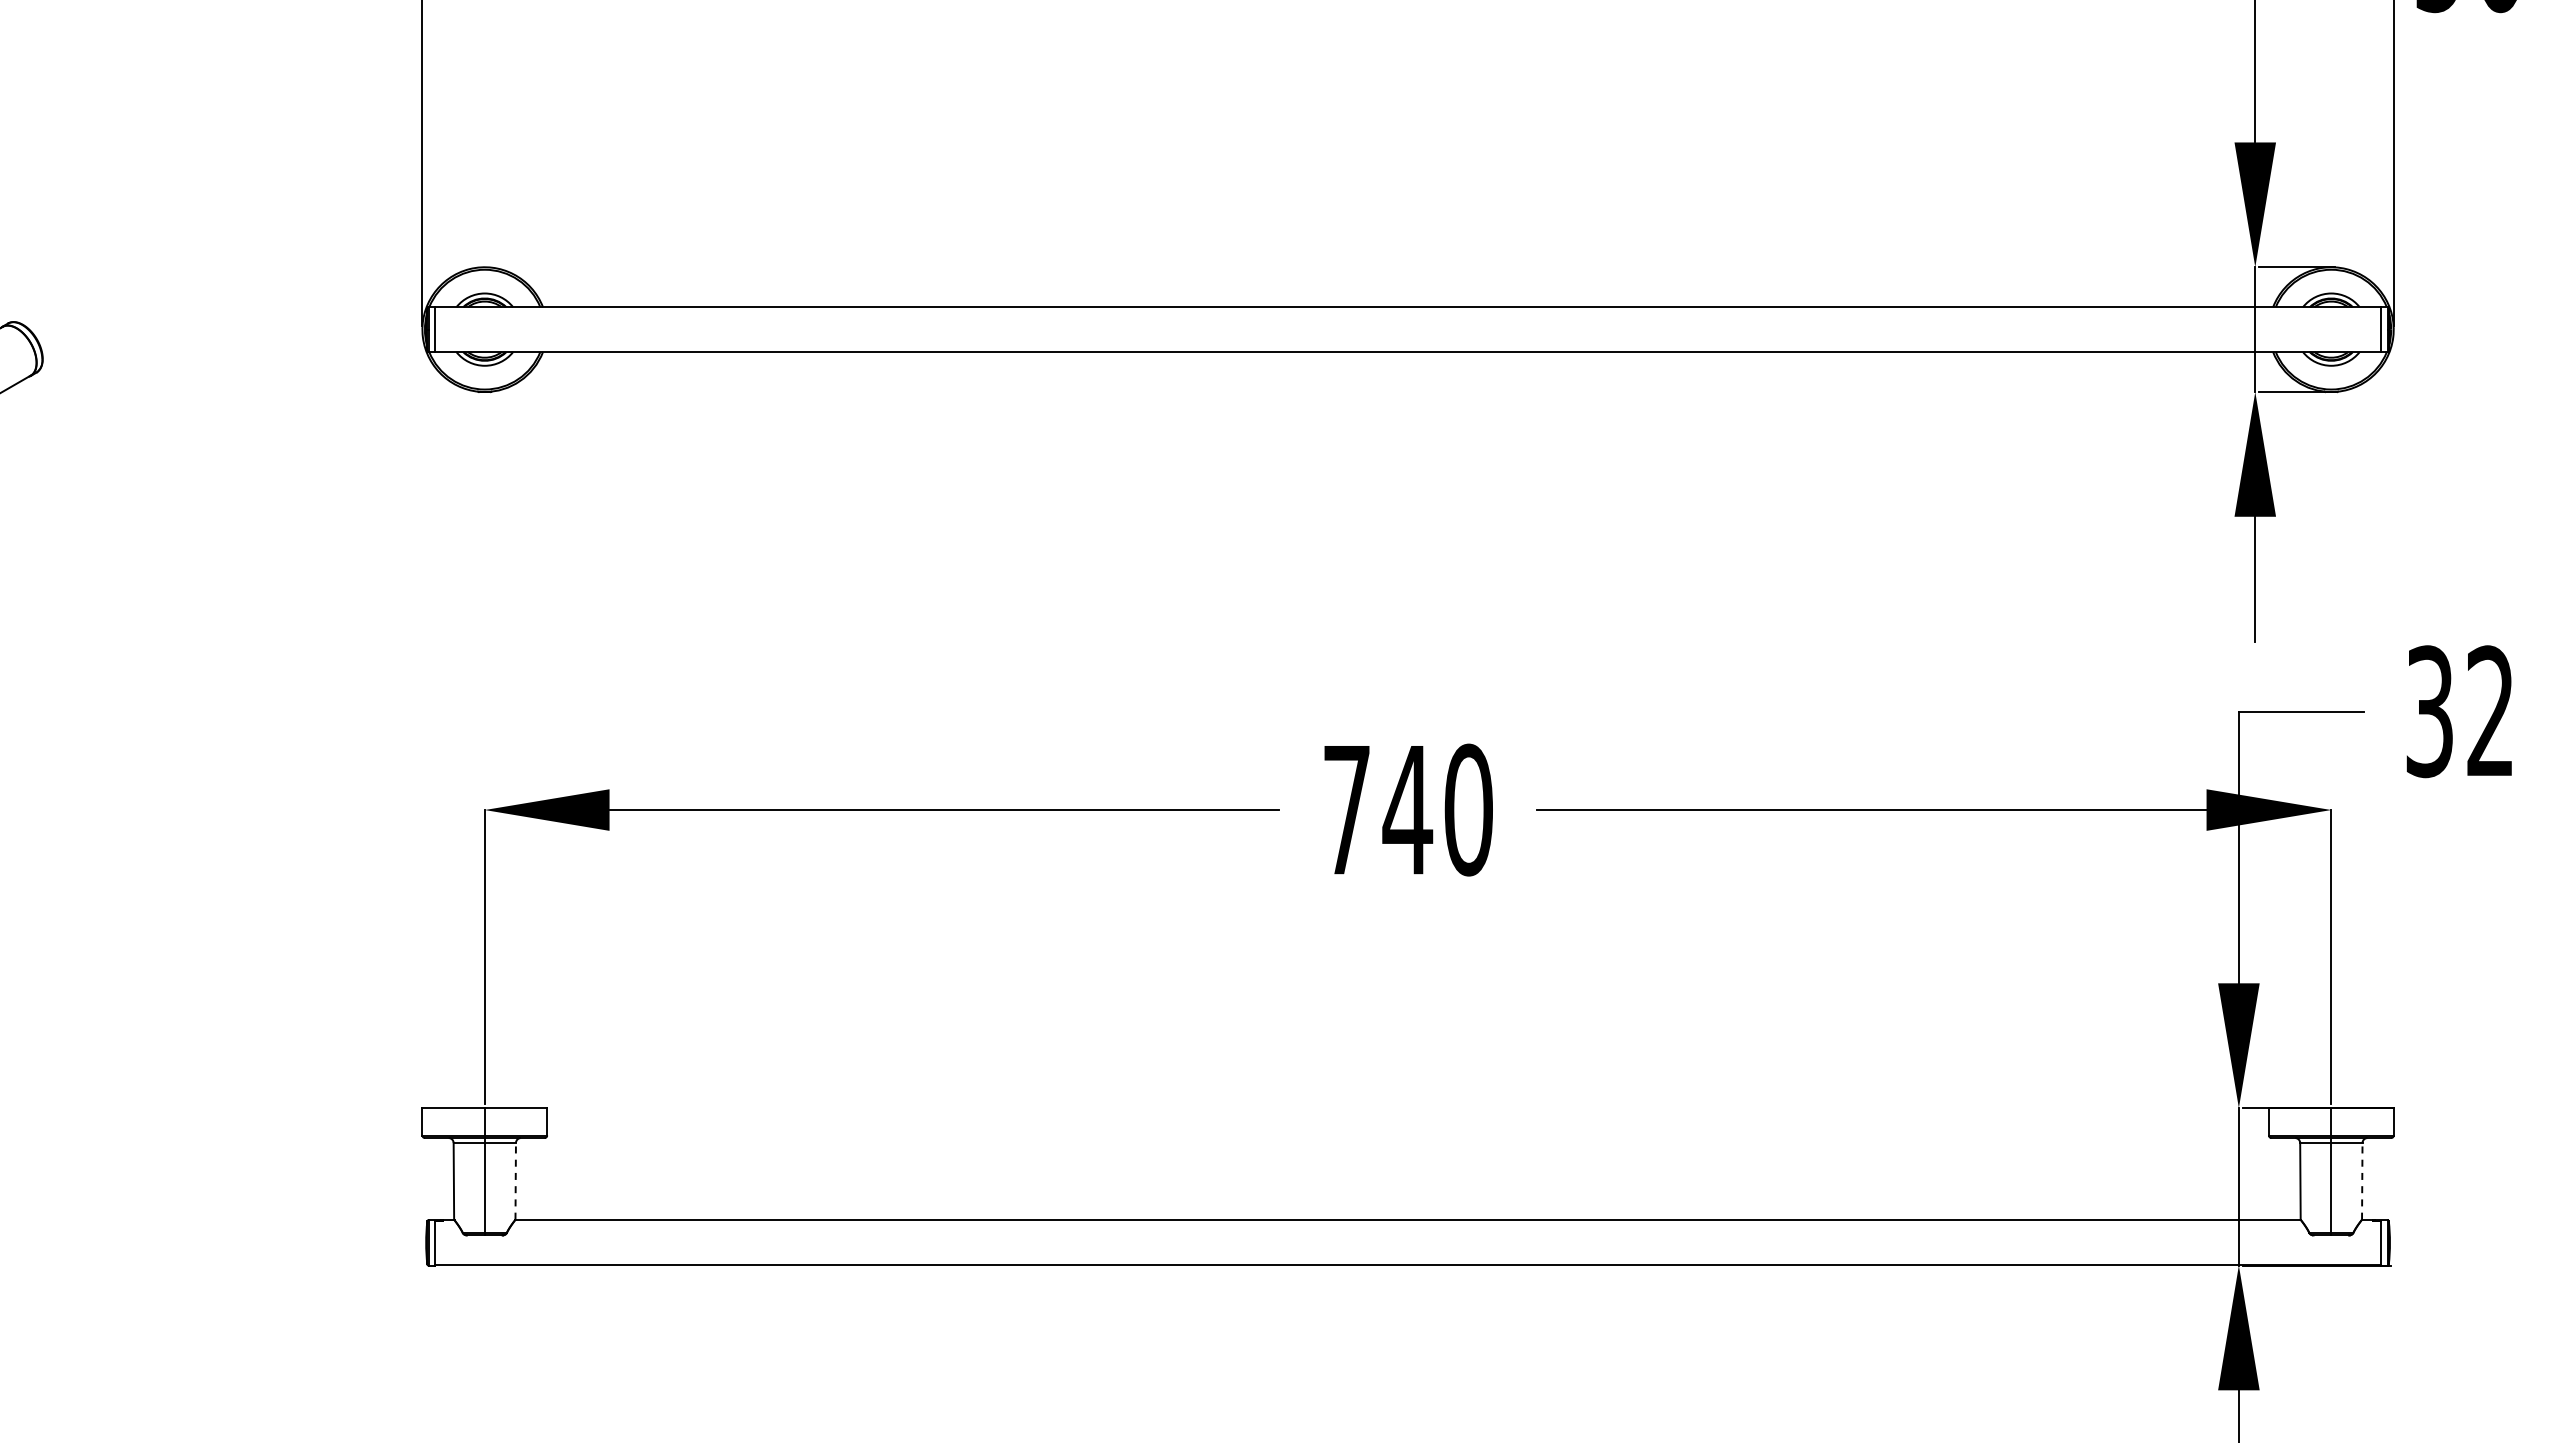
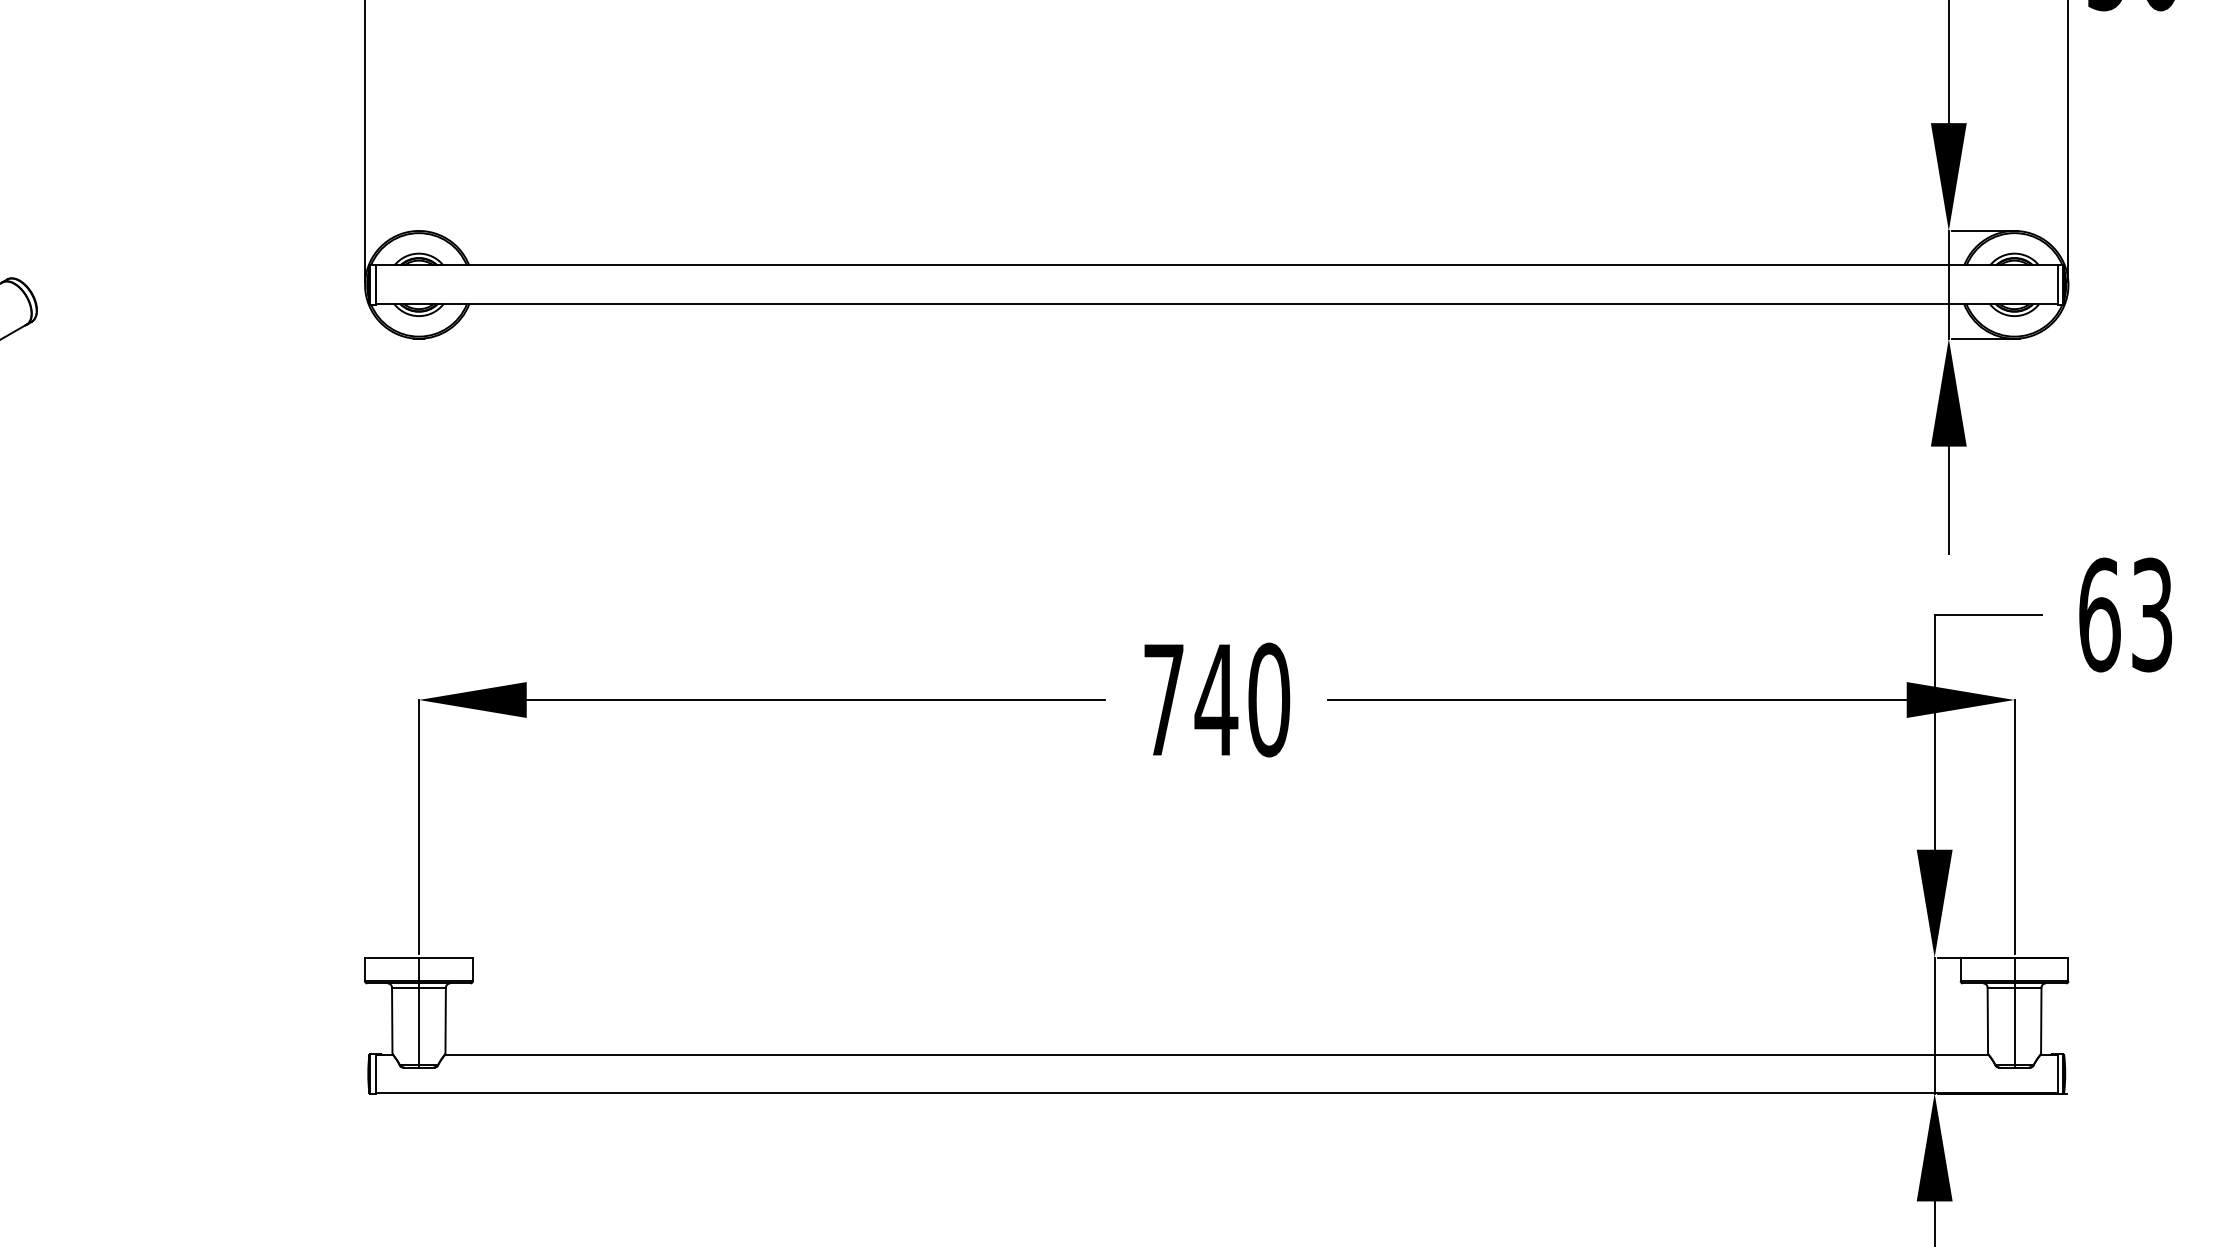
text: (2459, 711) -> (2125, 614), 32 -> 63
line: (515, 1180) -> (445, 1020), dashed -> solid
line: (2362, 1180) -> (2041, 1020), dashed -> solid

